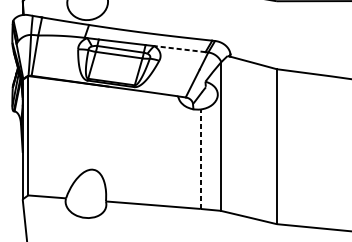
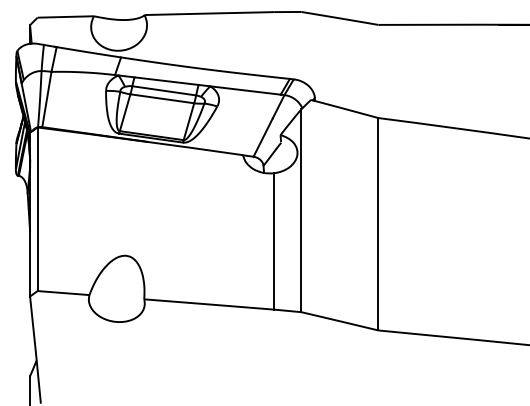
line: (179, 49) -> (245, 90), dashed -> solid
line: (201, 158) -> (274, 240), dashed -> solid

